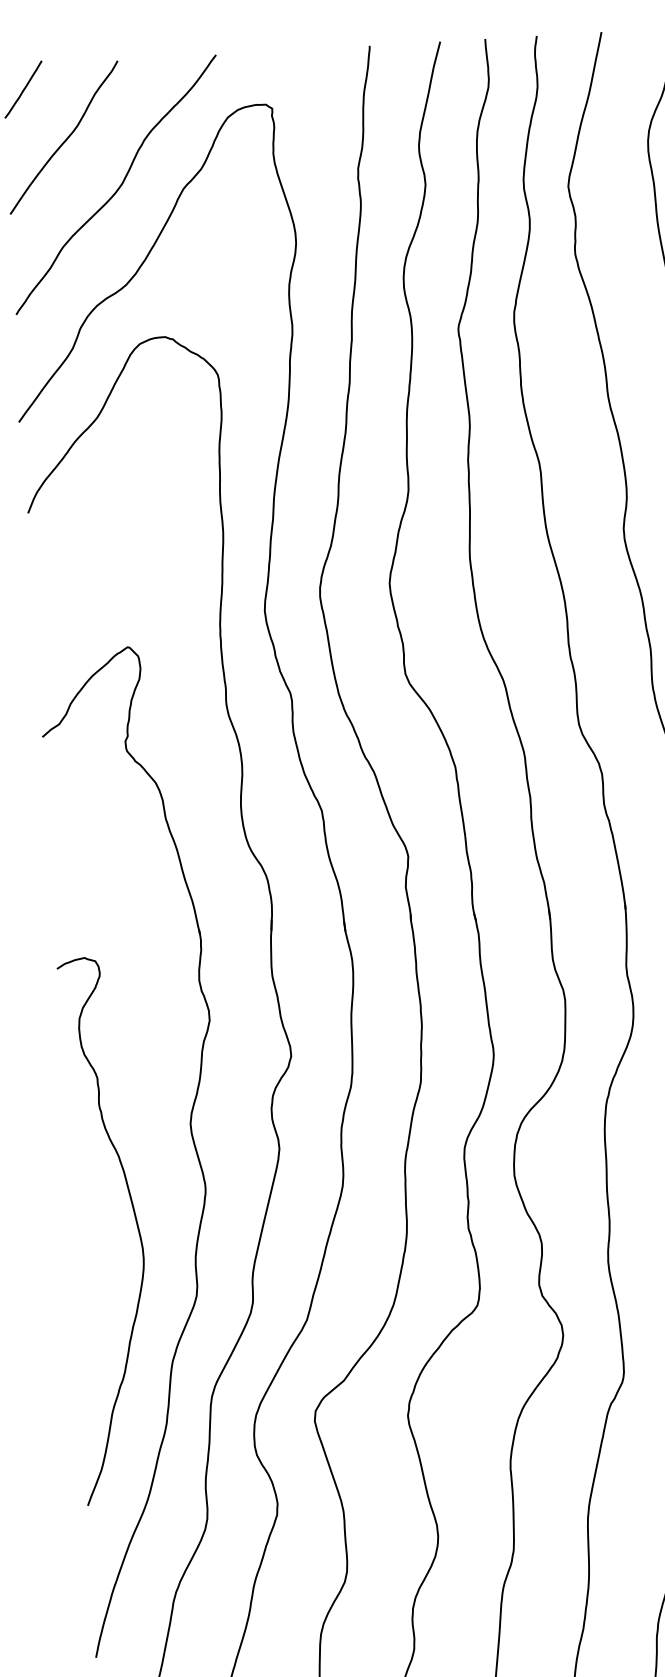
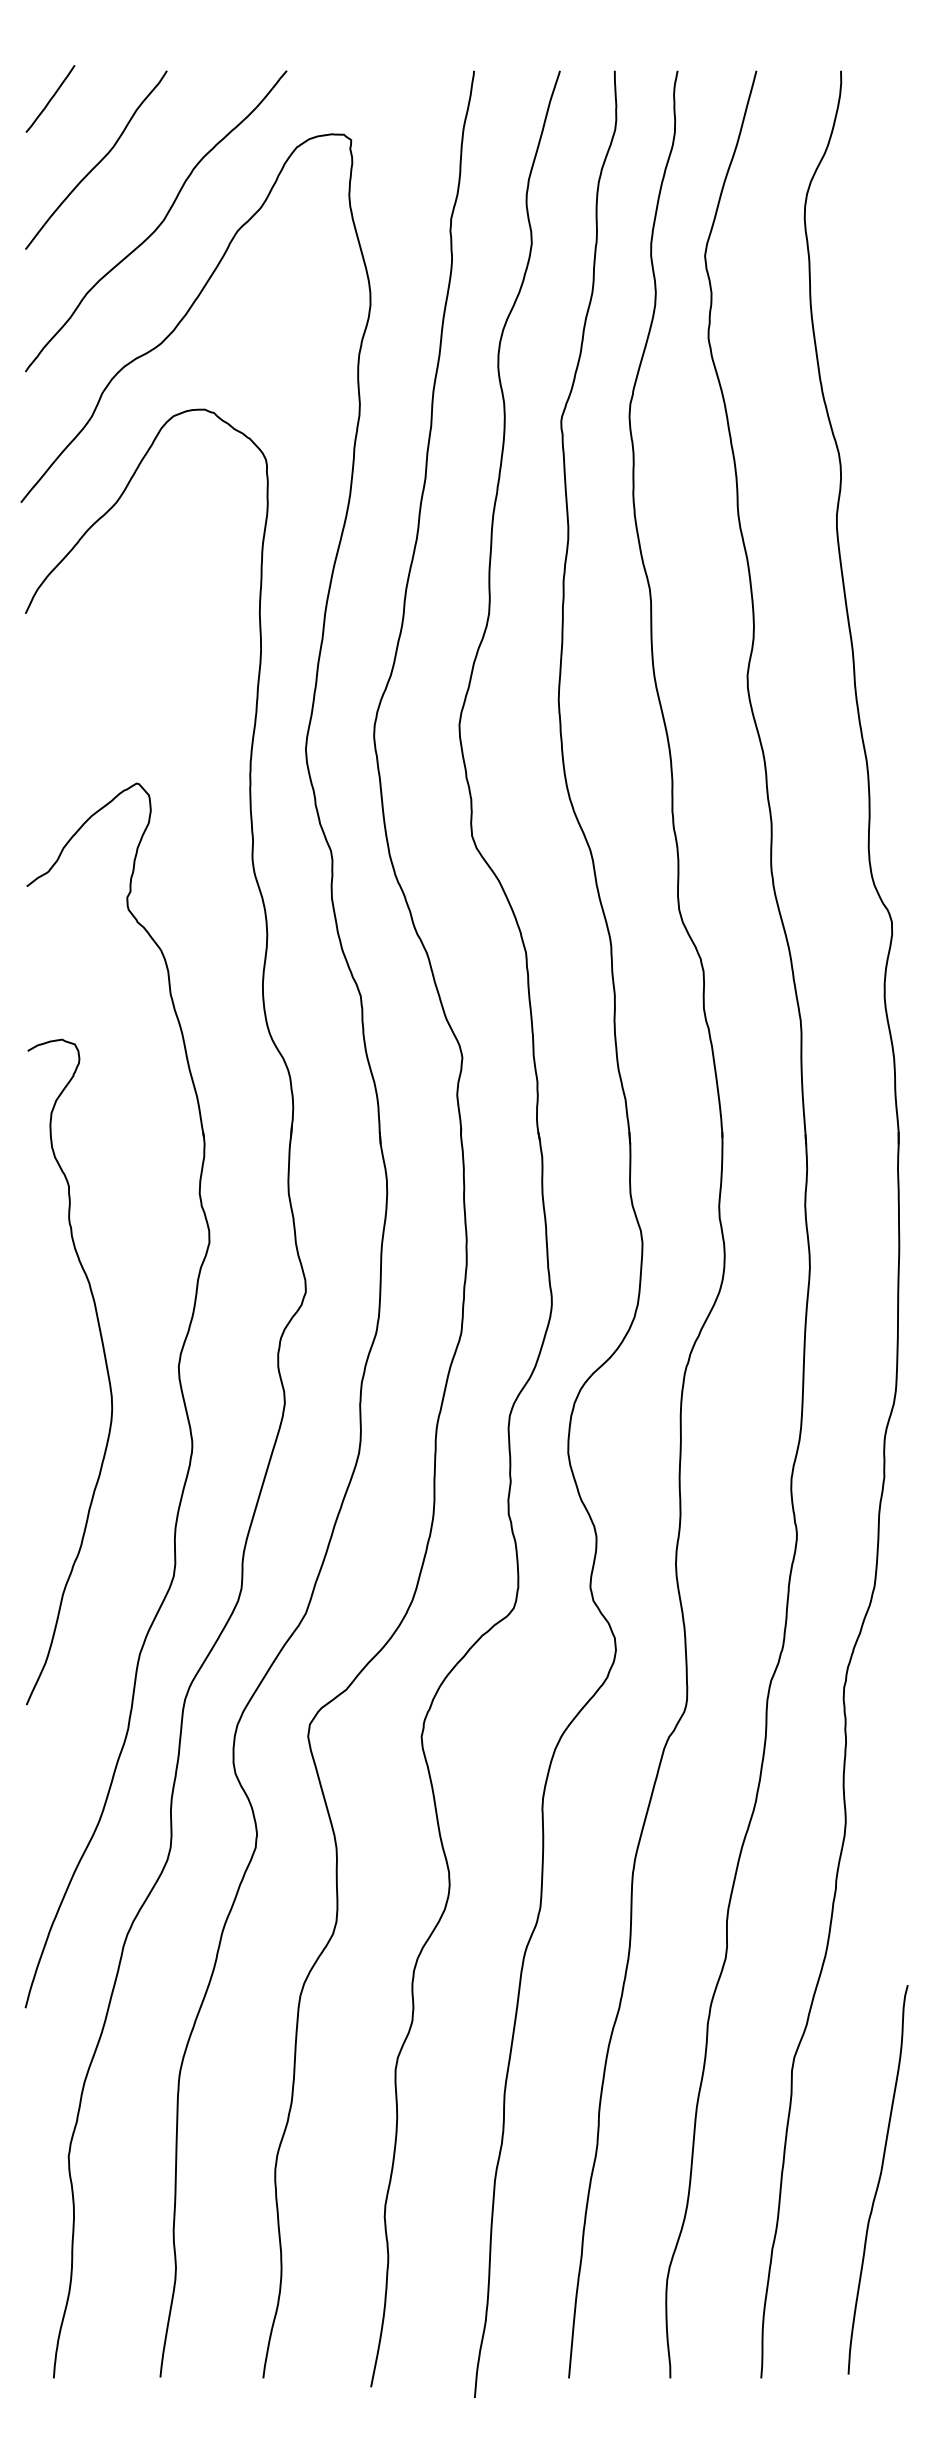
curve: (136, 1223) -> (105, 1365), moved

